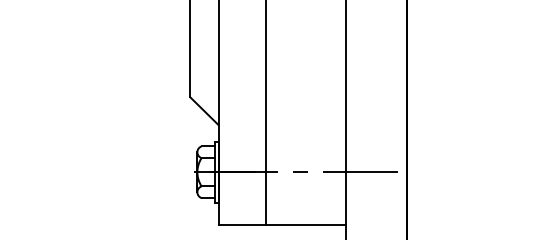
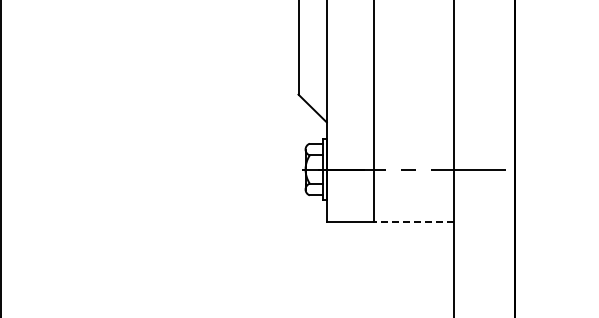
line: (305, 225) -> (413, 222), solid -> dashed

